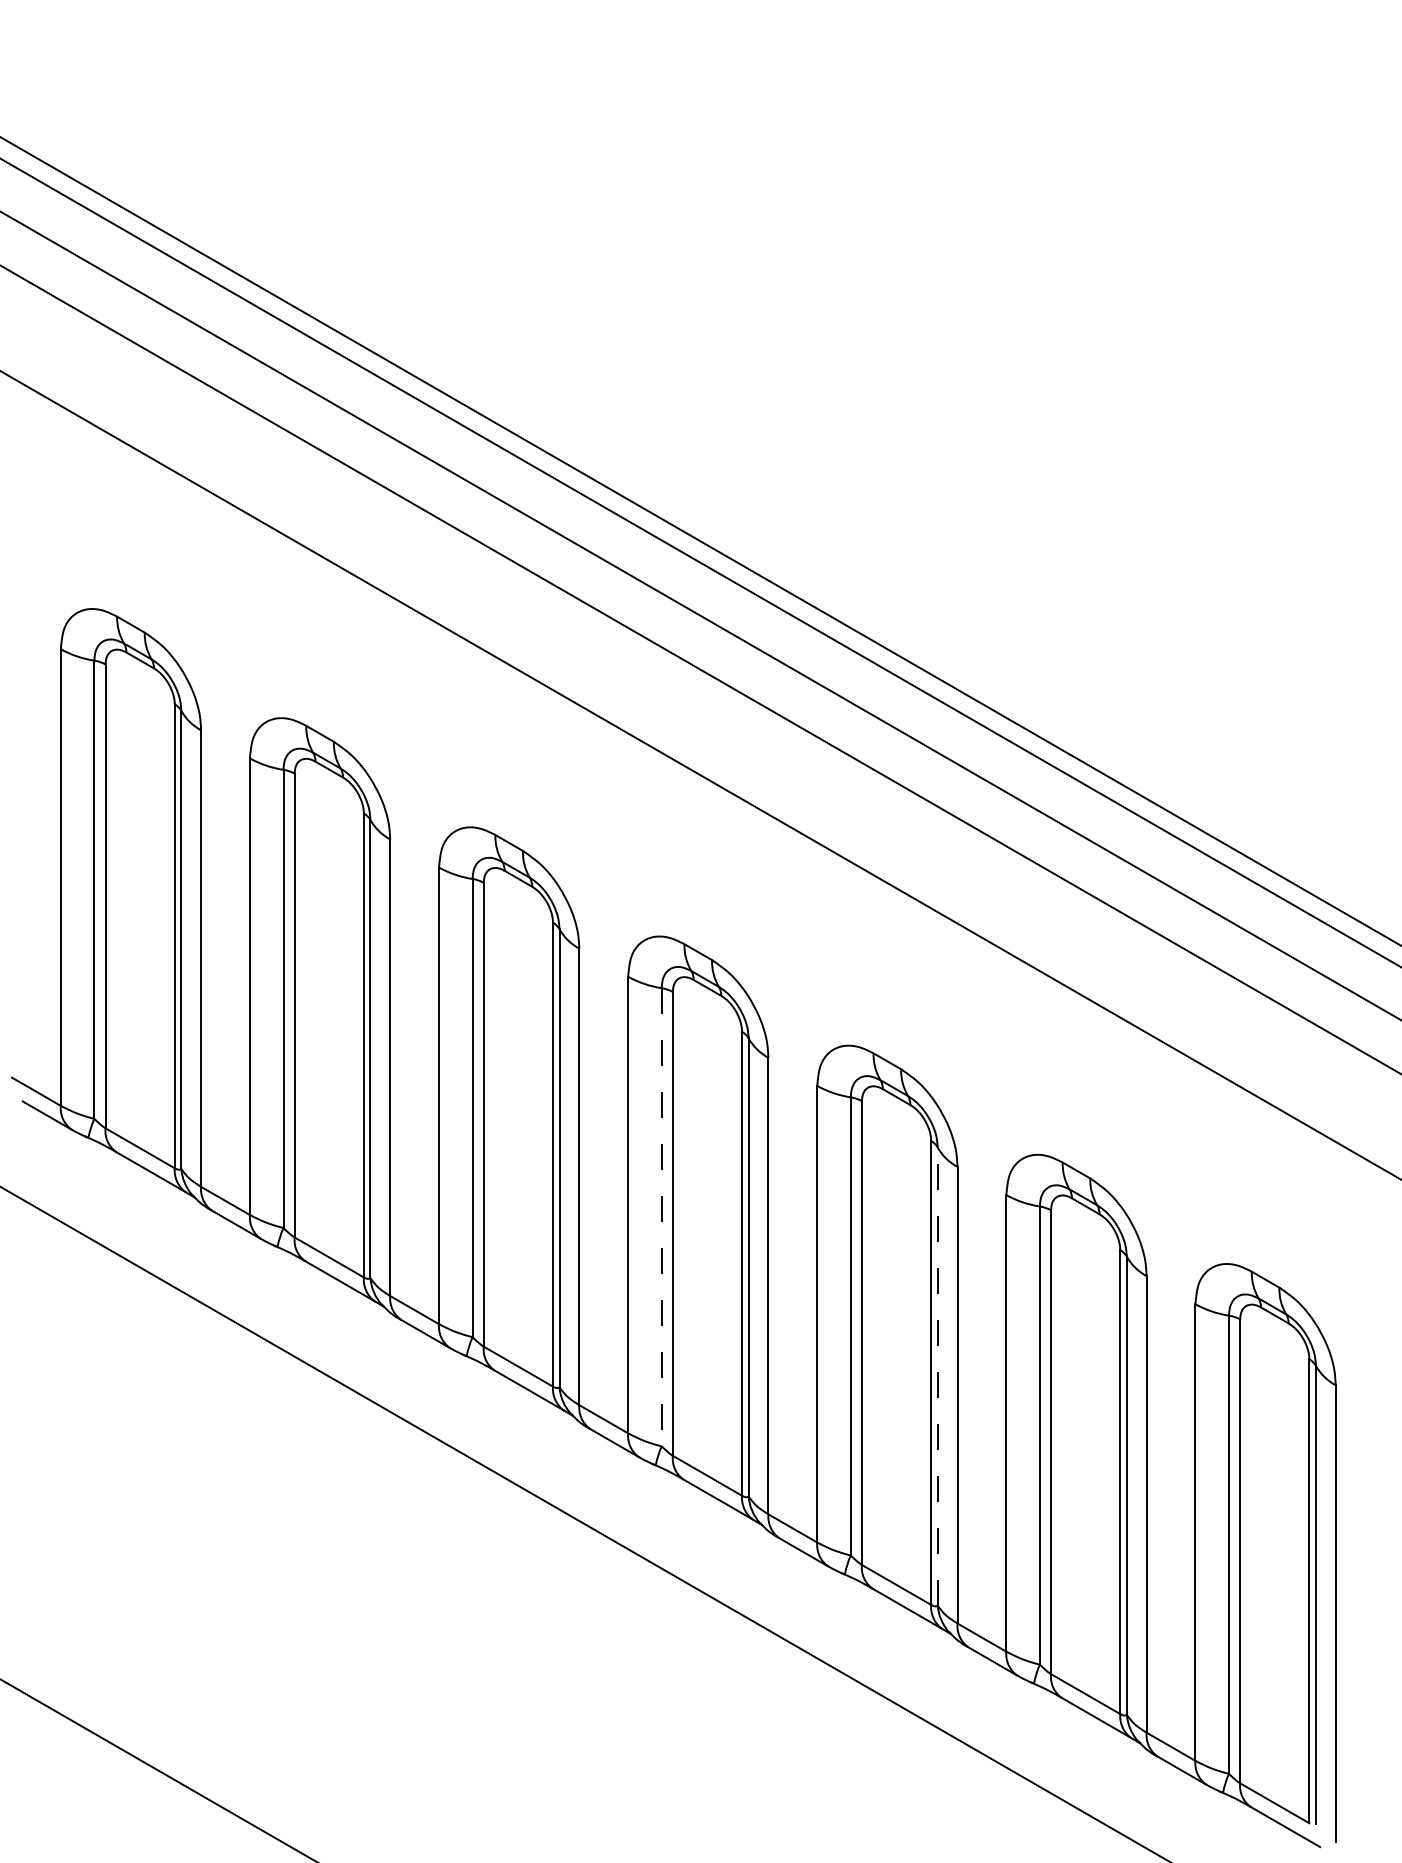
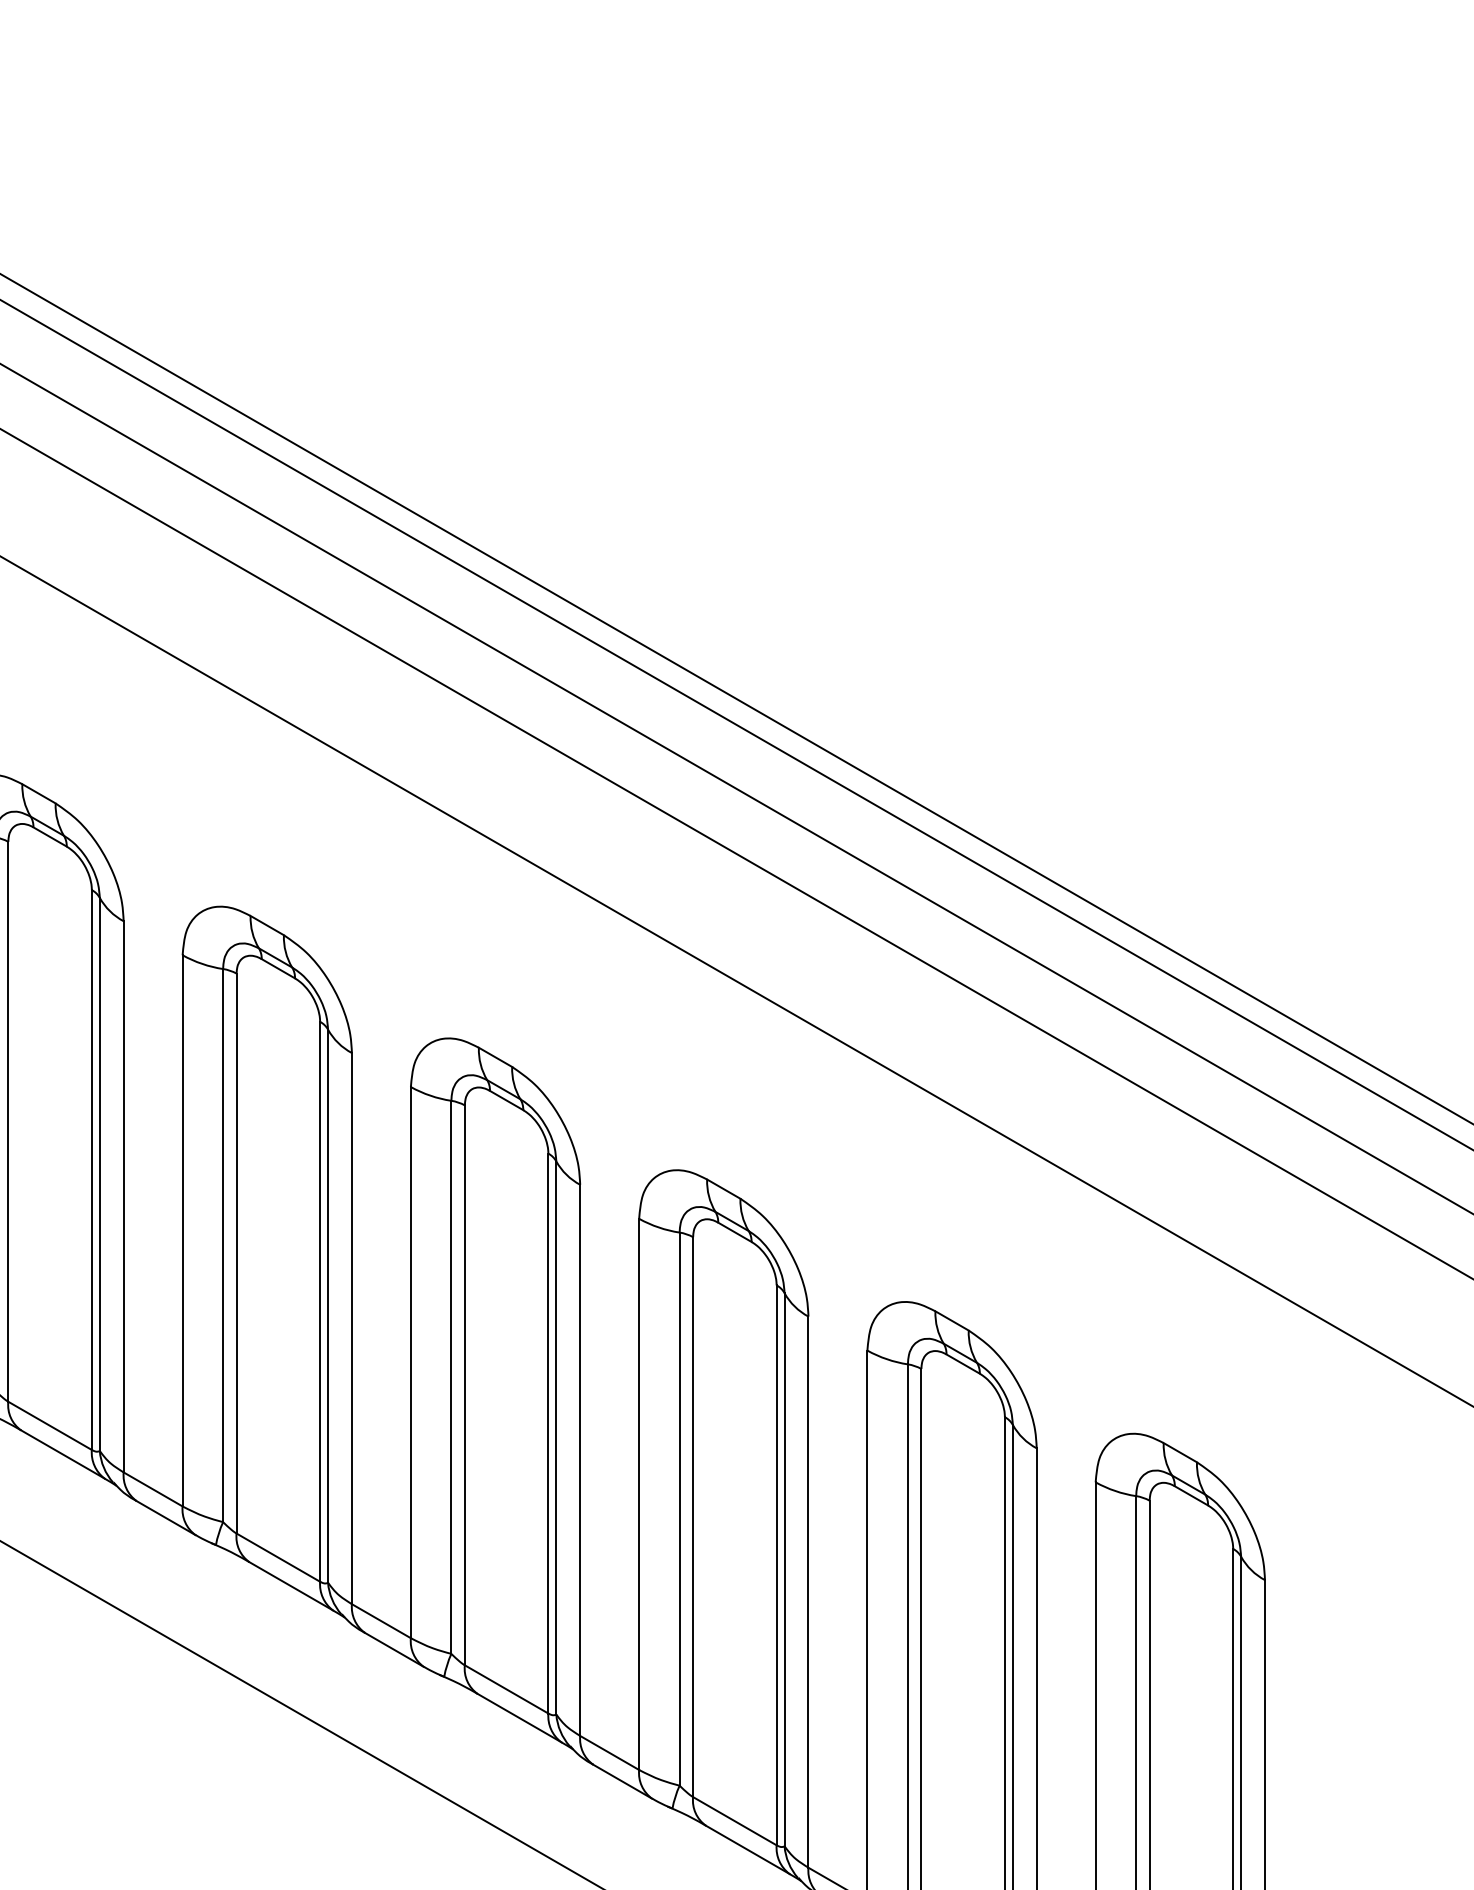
line: (661, 1217) -> (451, 1377), dashed -> solid
line: (937, 1376) -> (784, 1569), dashed -> solid

